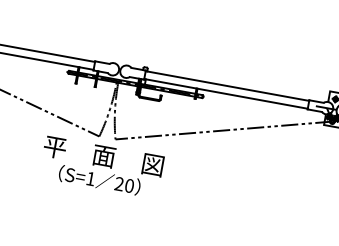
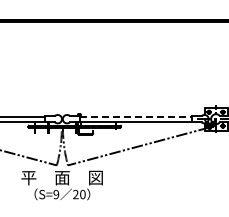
line: (228, 86) -> (136, 116), solid -> dashed
text: (91, 178) -> (56, 194), S=1 -> S=9

